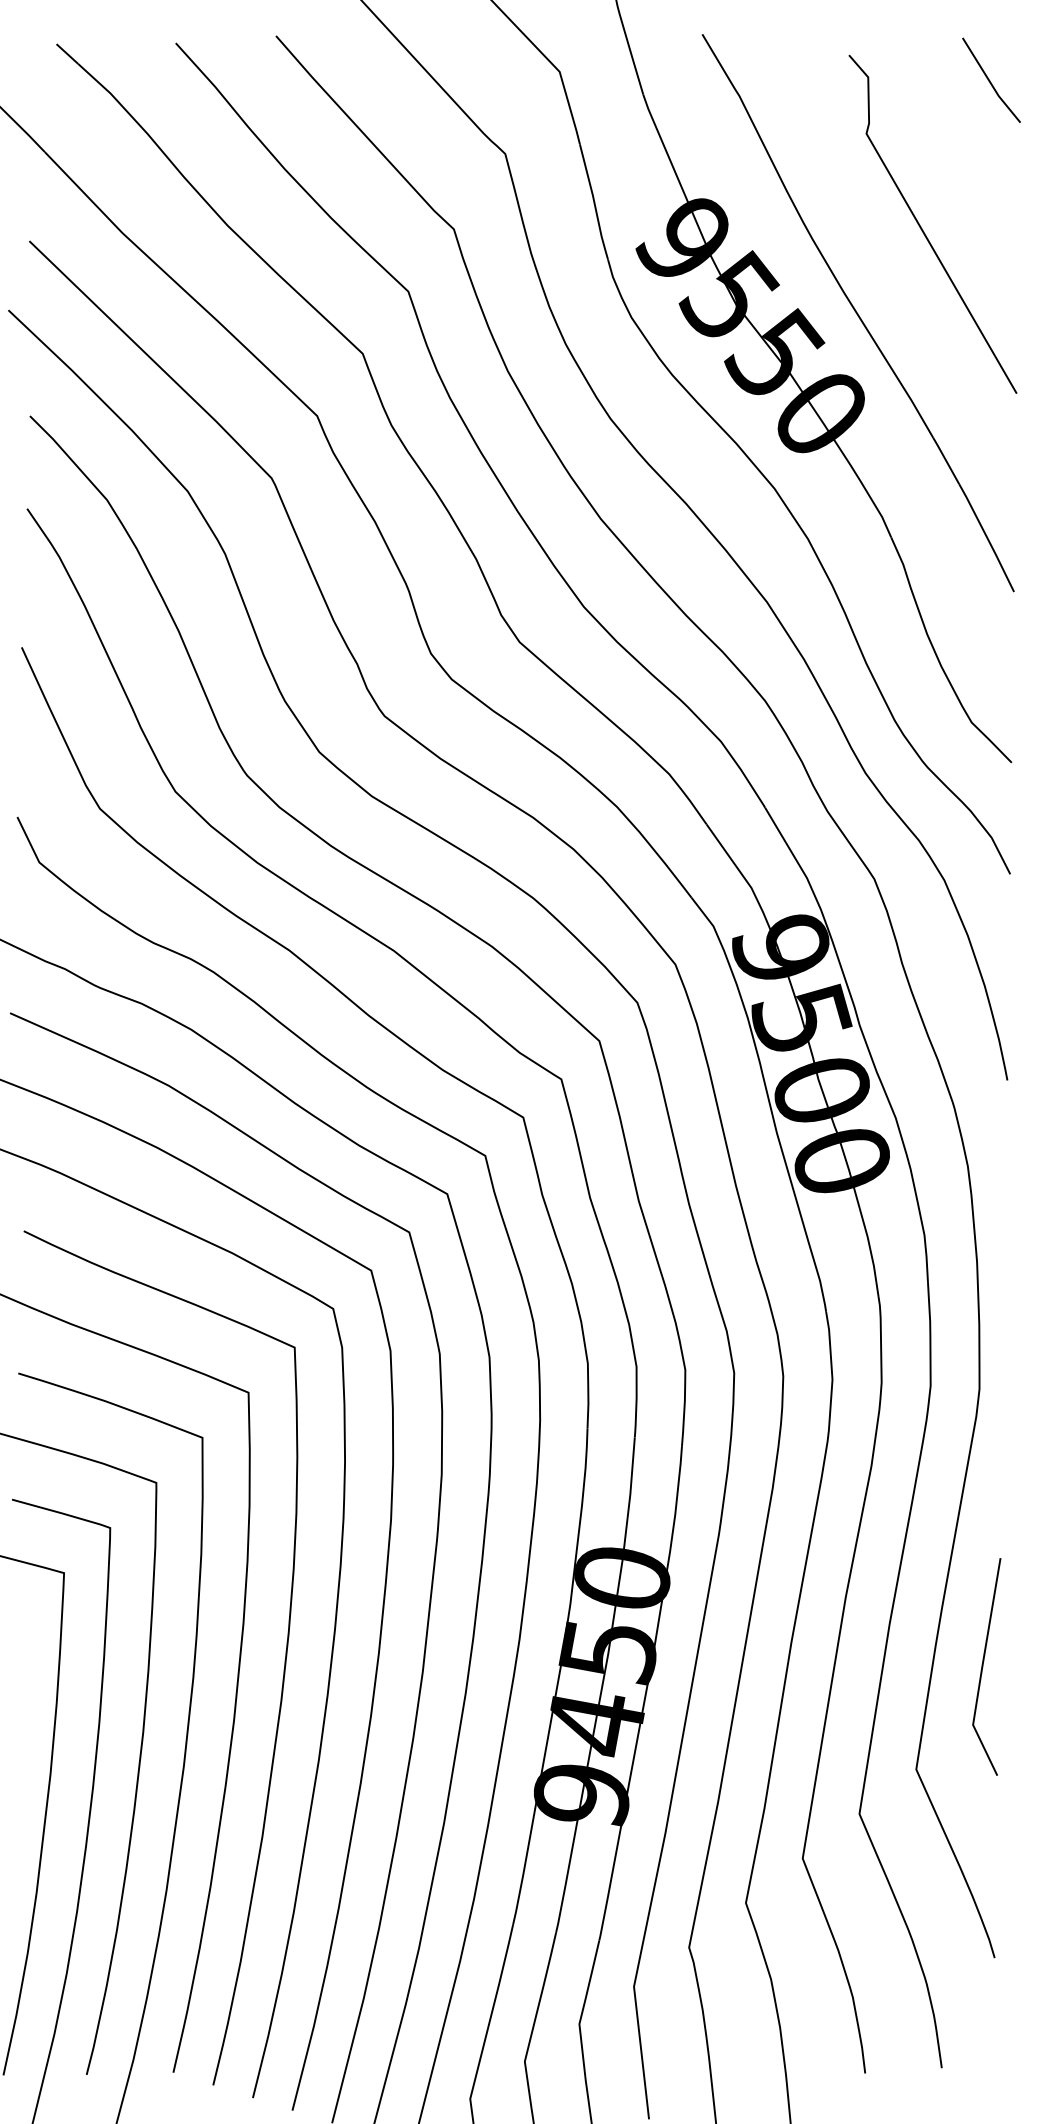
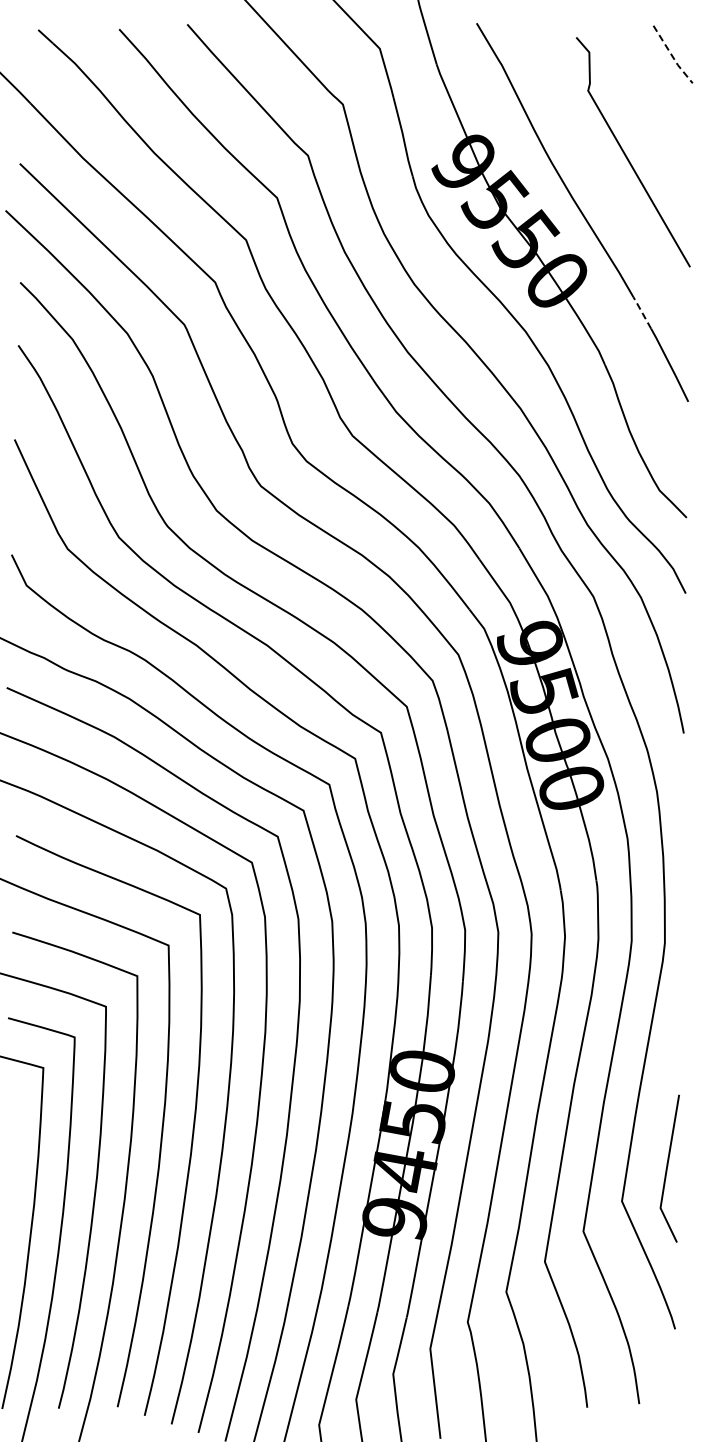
line: (990, 83) -> (672, 56), solid -> dashed
line: (946, 460) -> (642, 312), solid -> dashed
line: (983, 1666) -> (667, 1168), moved

